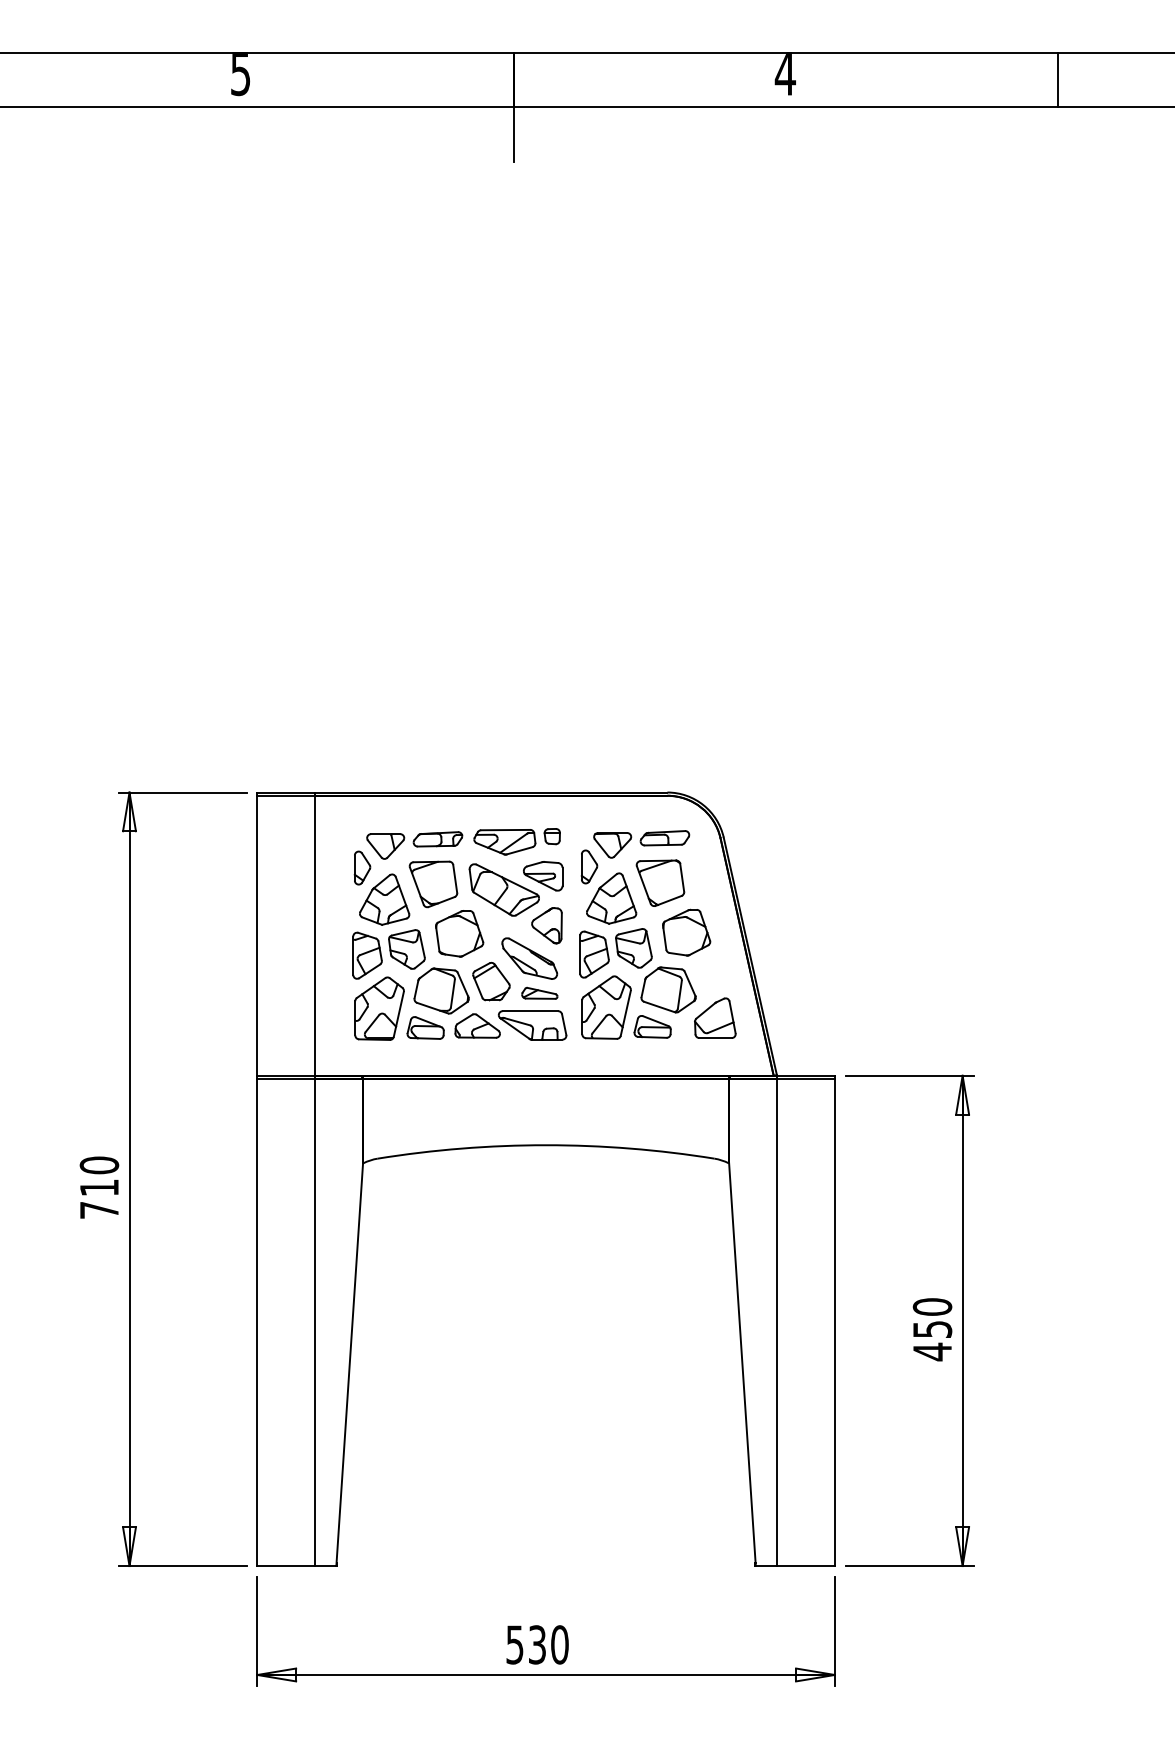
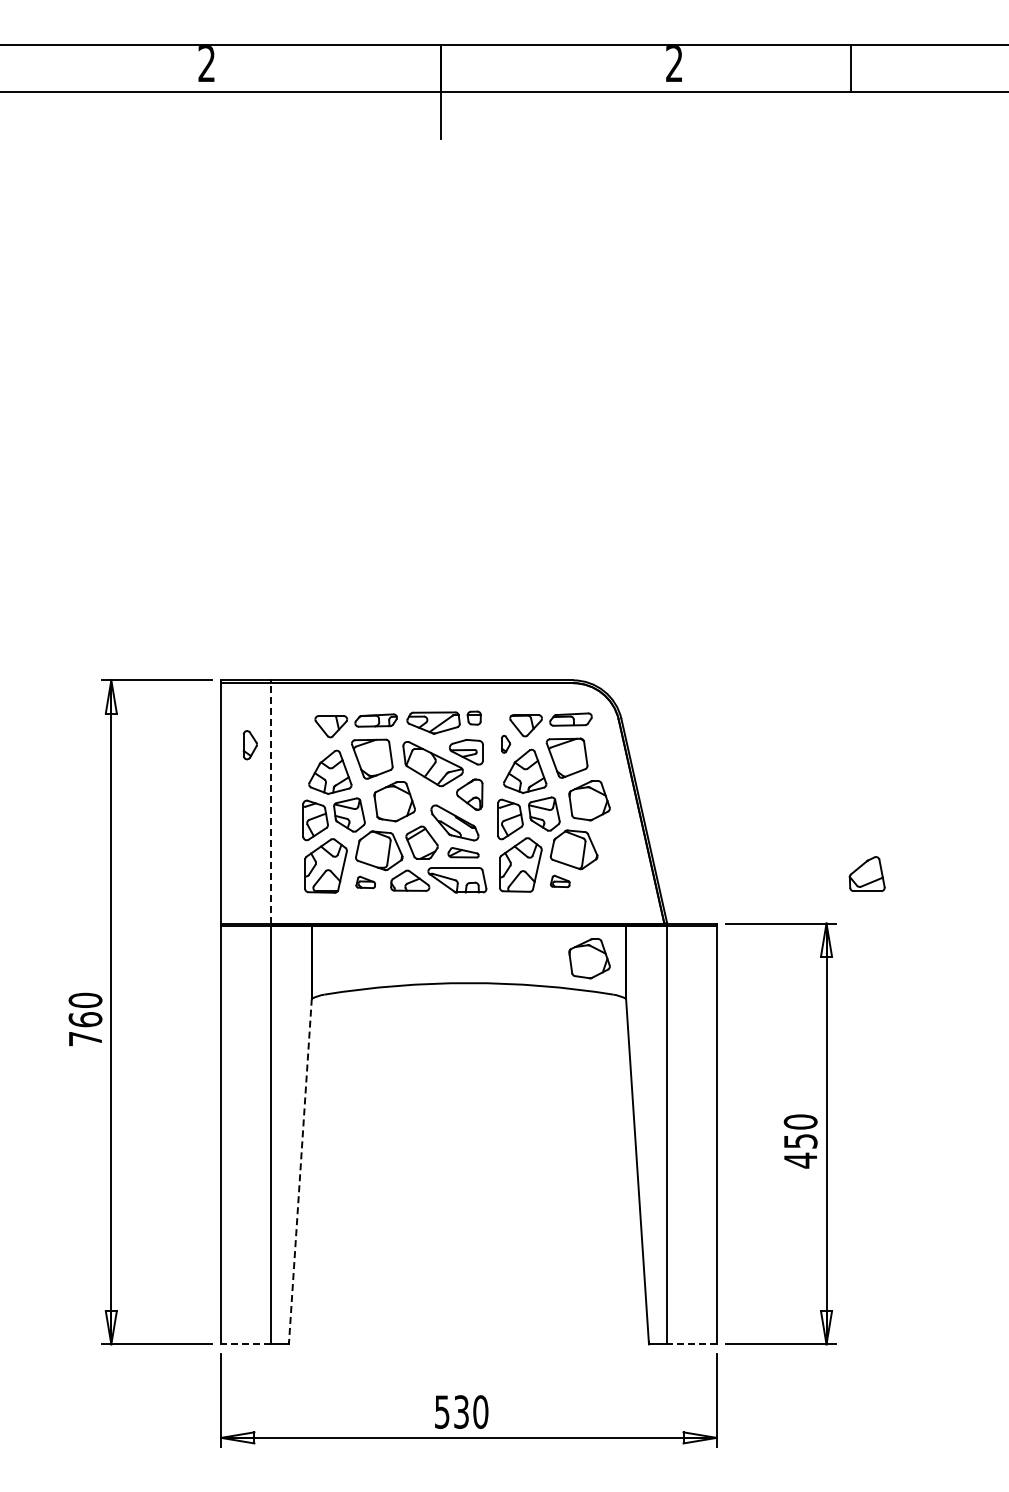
text: (785, 73) -> (674, 63), 4 -> 2
text: (240, 75) -> (206, 64), 5 -> 2
line: (1058, 79) -> (850, 68), moved
part: (588, 867) -> (505, 744), size x0.6
part: (361, 868) -> (249, 745), moved
line: (314, 934) -> (270, 802), solid -> dashed
part: (714, 1017) -> (866, 873), moved
part: (651, 1026) -> (559, 881), size x0.6
part: (425, 1028) -> (365, 882), size x0.6
part: (686, 1116) -> (589, 958), added
text: (99, 1187) -> (85, 1019), 710 -> 760
line: (349, 1365) -> (300, 1172), solid -> dashed
line: (285, 1566) -> (245, 1344), solid -> dashed
line: (806, 1566) -> (692, 1344), solid -> dashed

